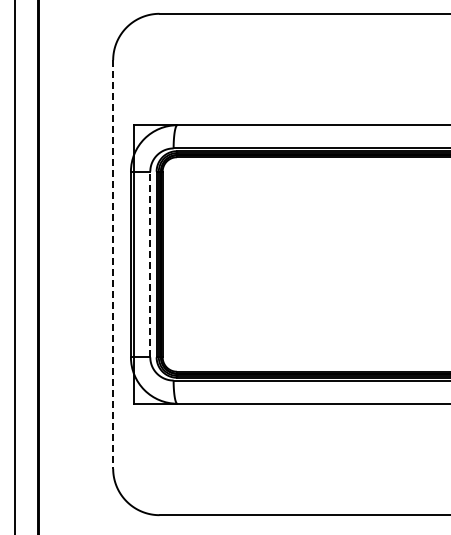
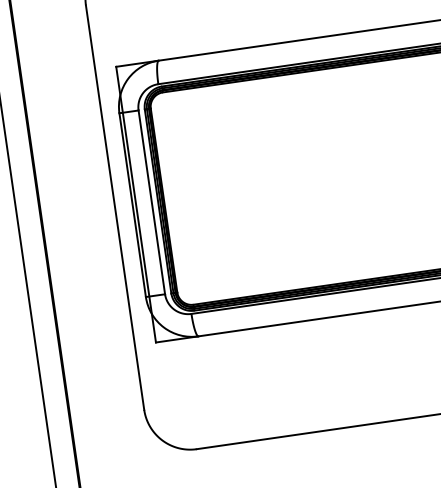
line: (113, 264) -> (115, 207), dashed -> solid
line: (150, 264) -> (152, 202), dashed -> solid

